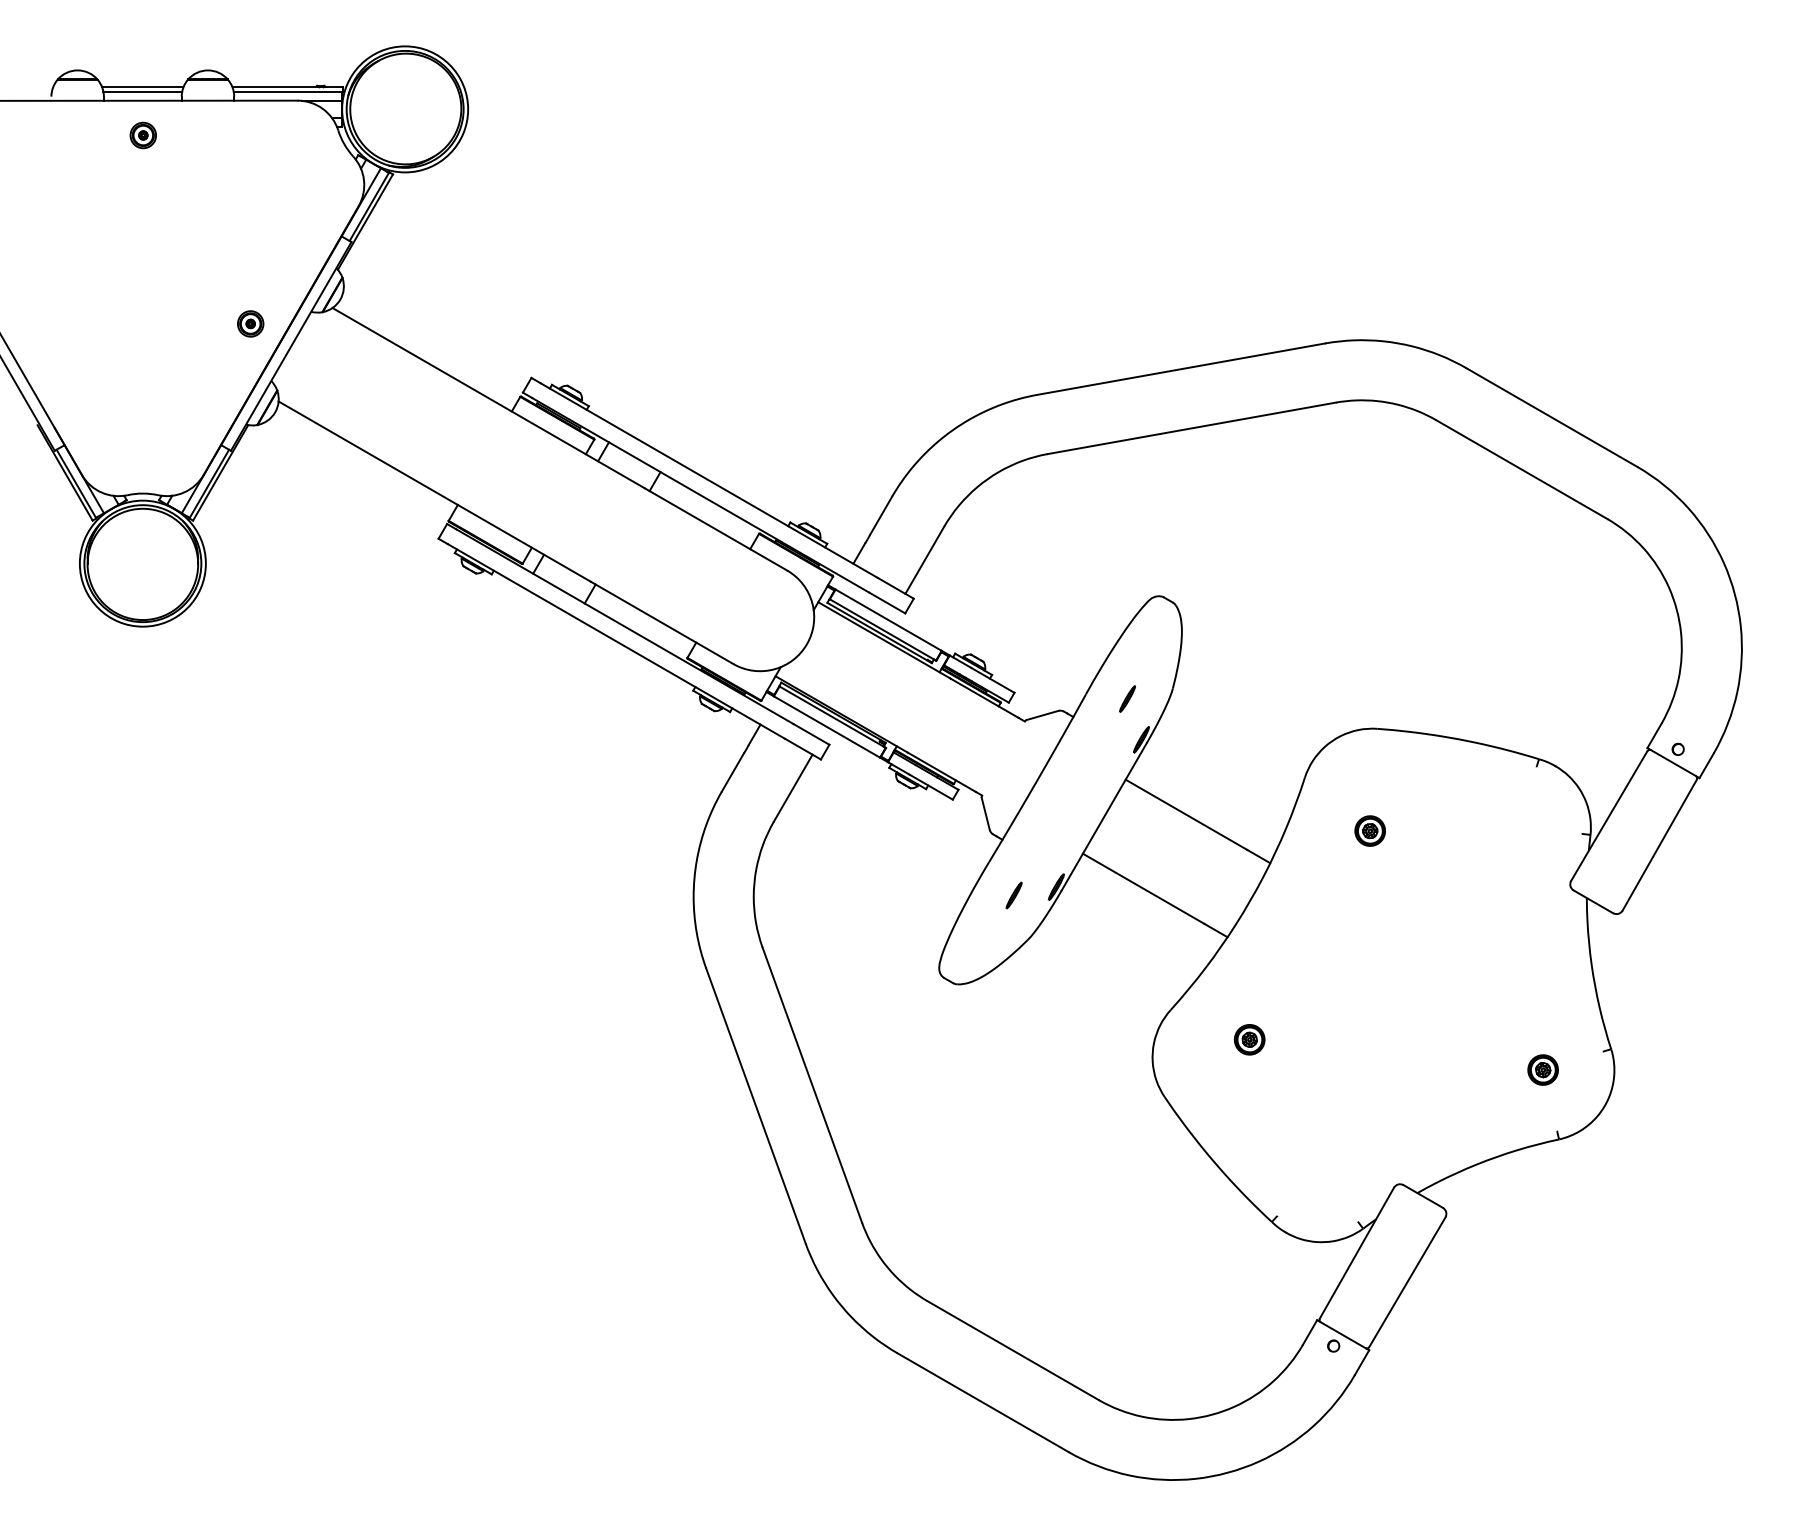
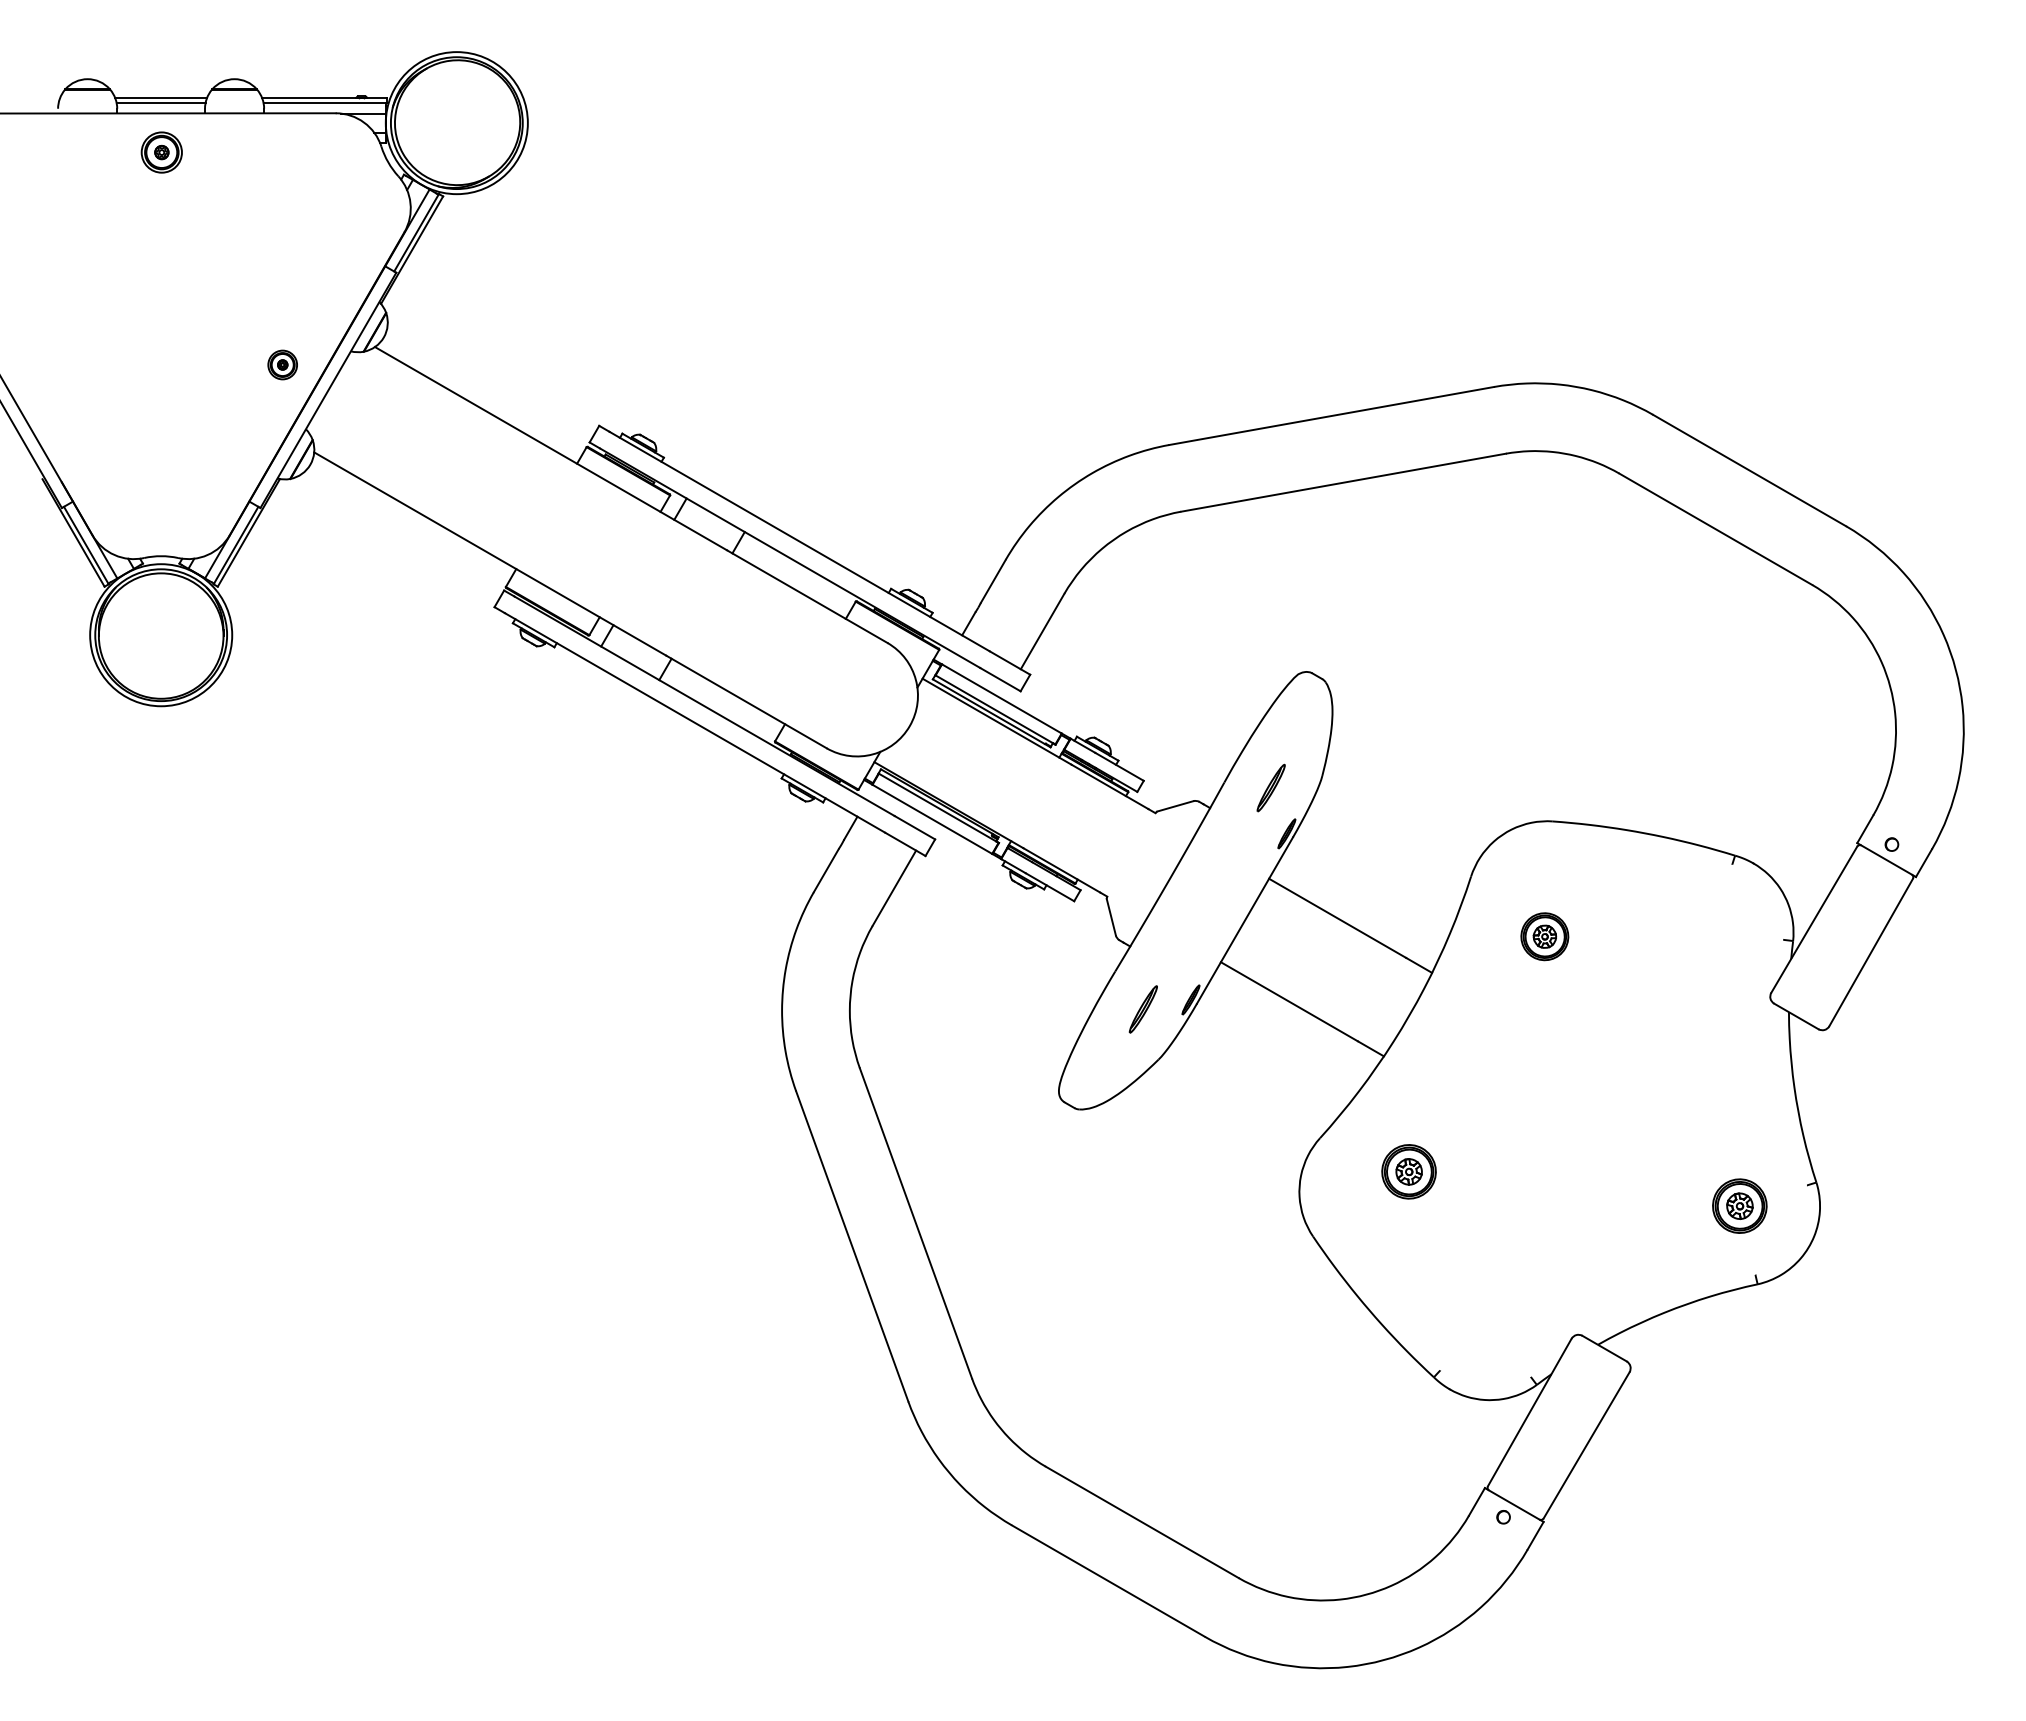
part: (142, 135) -> (160, 152), size x1.4
part: (1127, 698) -> (1271, 787), size x1.6
part: (1369, 830) -> (1543, 936), size x1.4
part: (1013, 895) -> (1142, 1009), size x1.6
part: (1249, 1039) -> (1408, 1171), size x1.6
part: (1542, 1069) -> (1738, 1205), size x1.6

